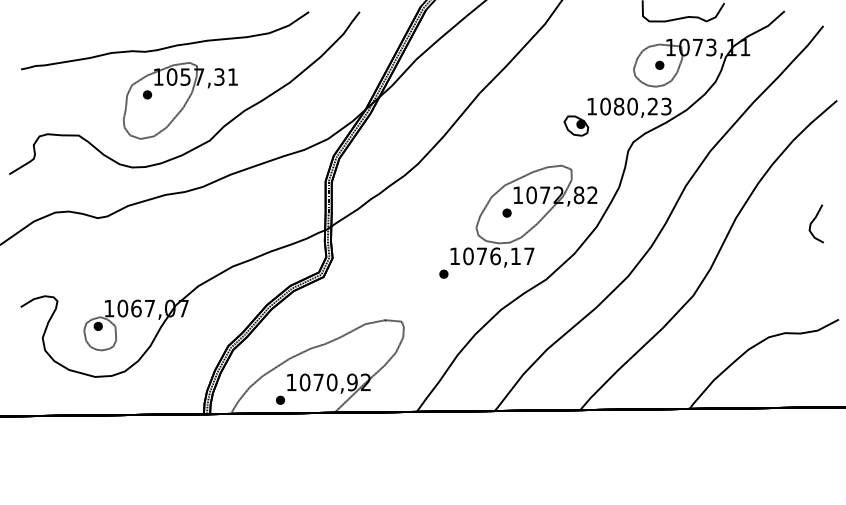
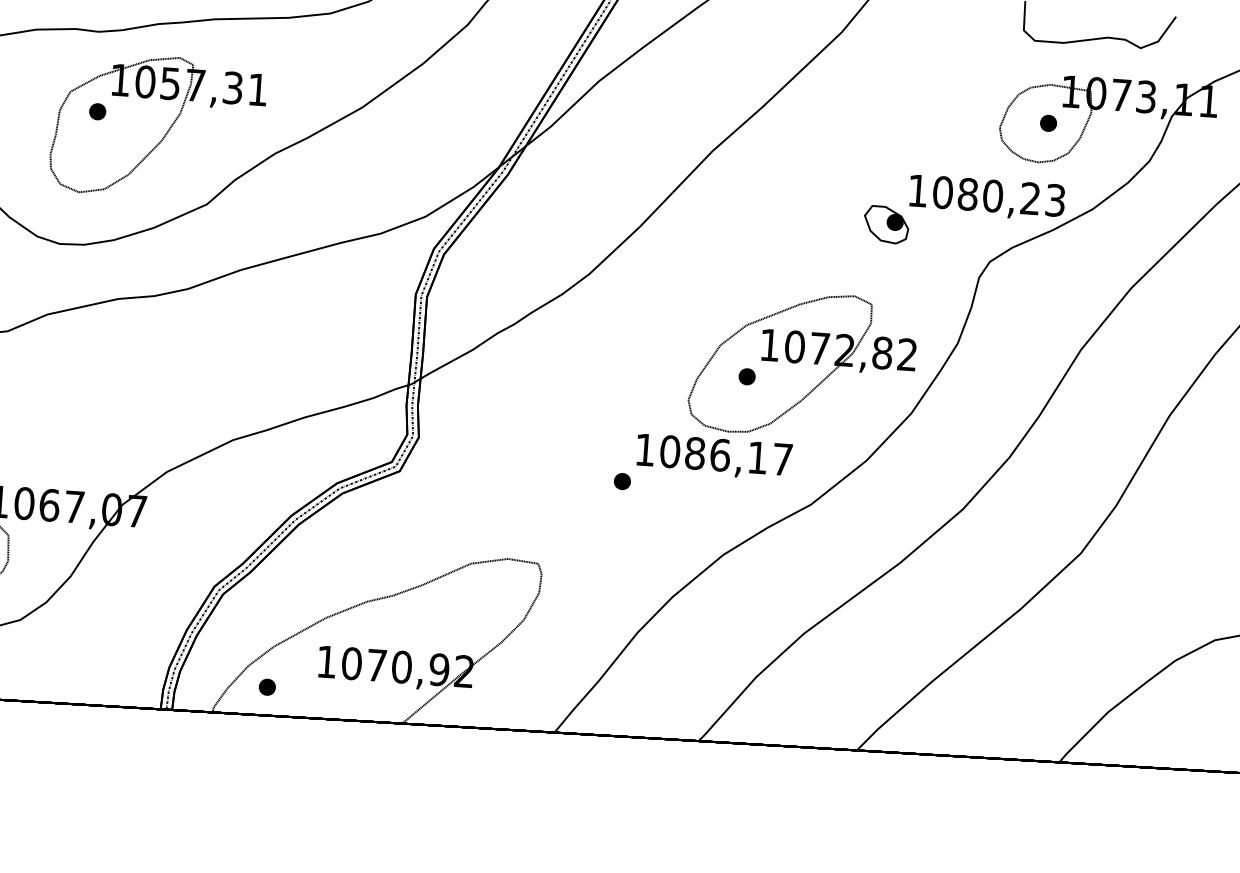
text: (481, 256) -> (694, 453), 1076,17 -> 1086,17
part: (280, 399) -> (267, 685), moved

